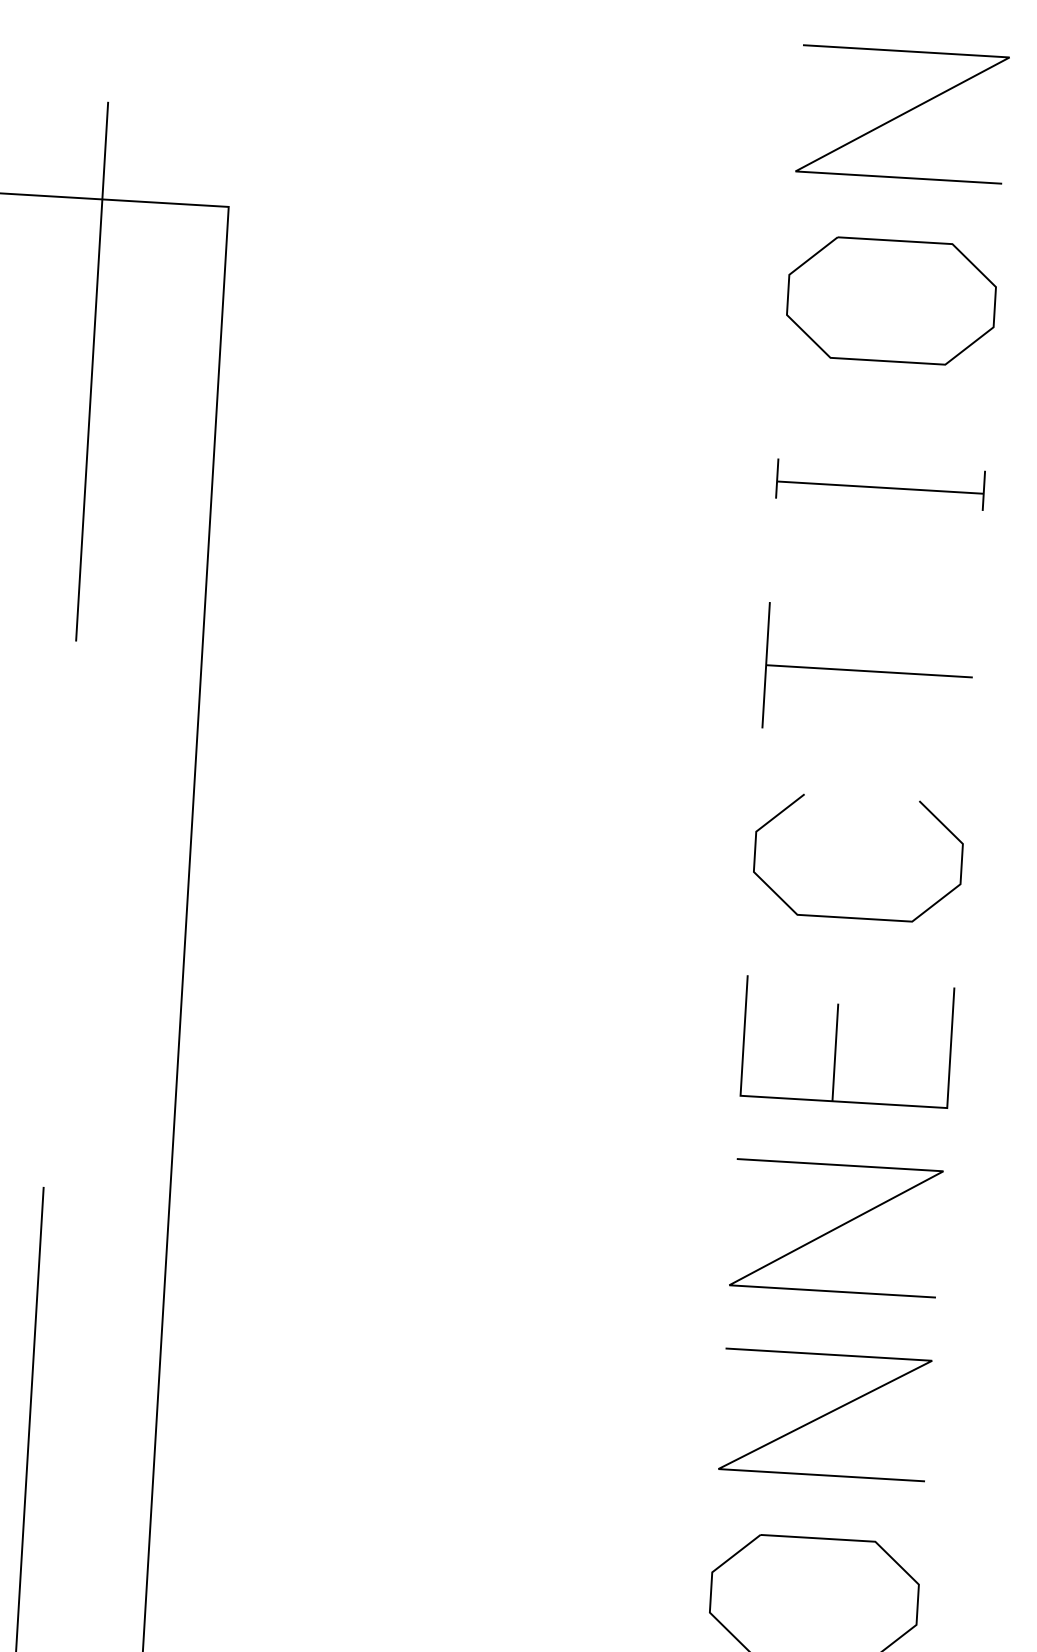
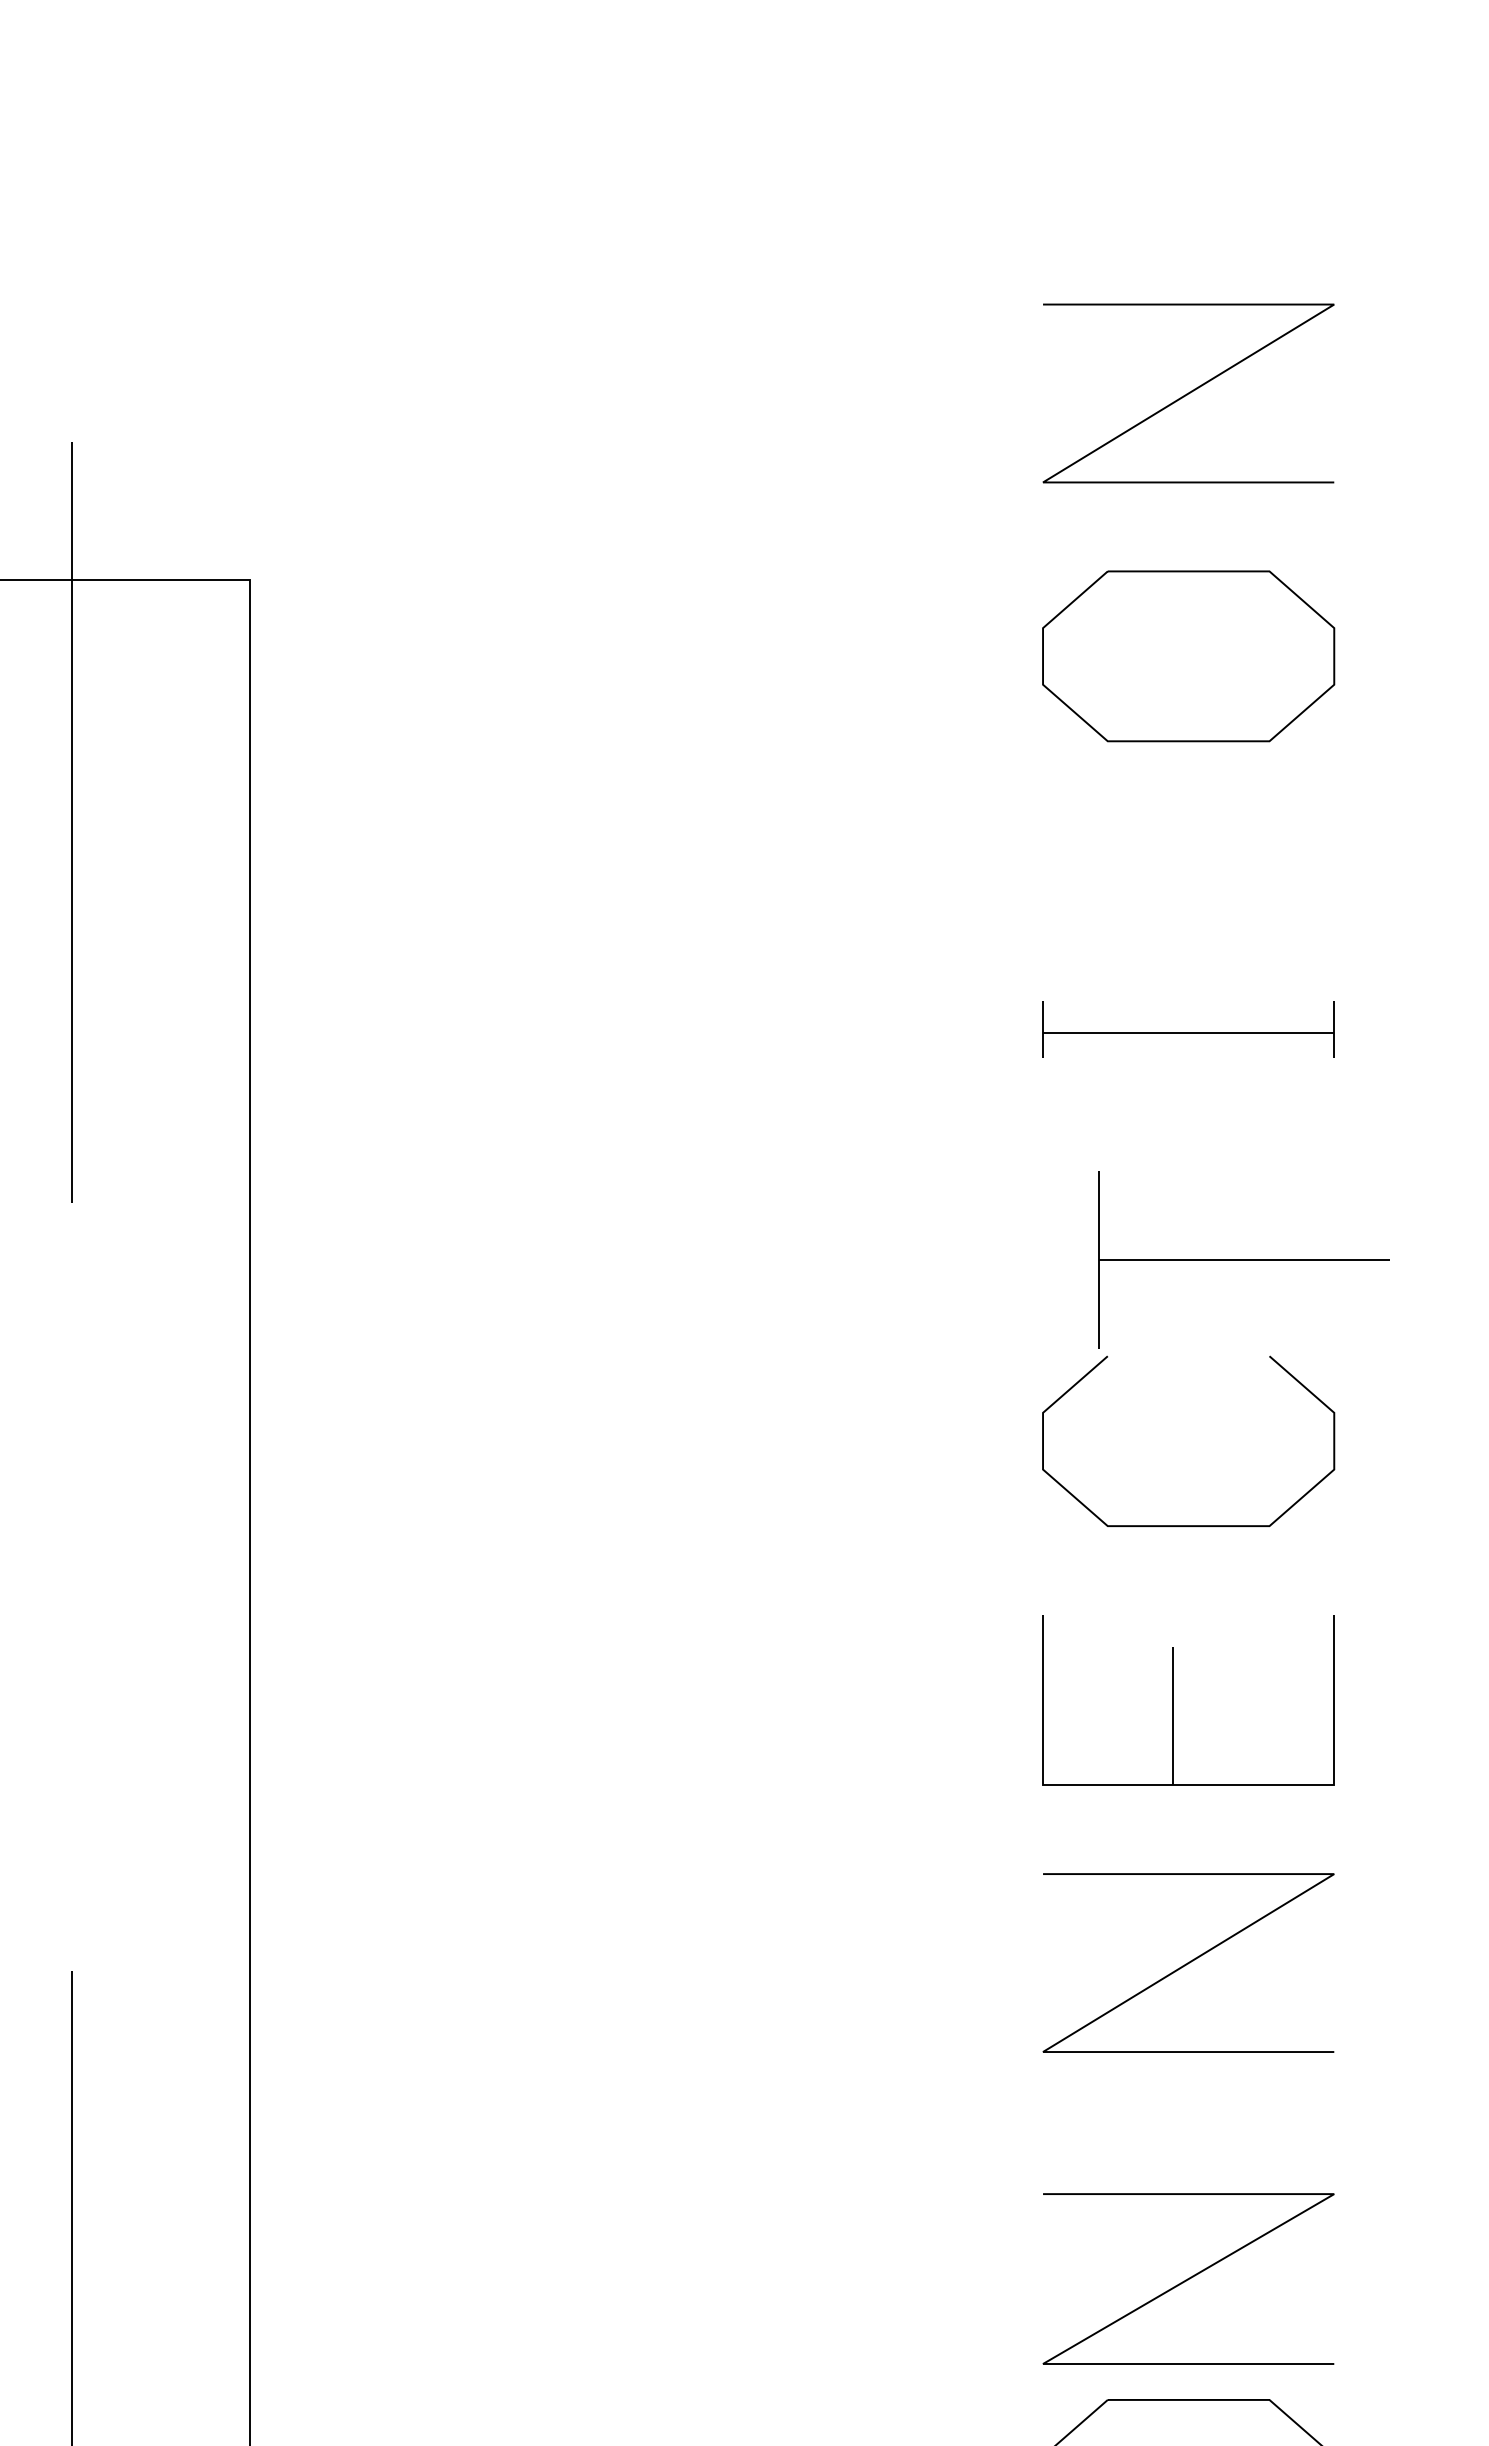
part: (880, 484) -> (1188, 1029), moved
part: (868, 670) -> (1243, 1259), moved
line: (825, 1414) -> (1188, 2278), moved

